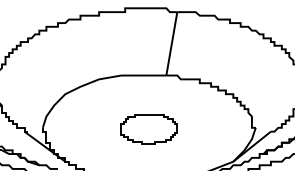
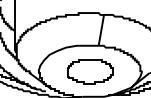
part: (149, 128) -> (90, 71), size x1.67

